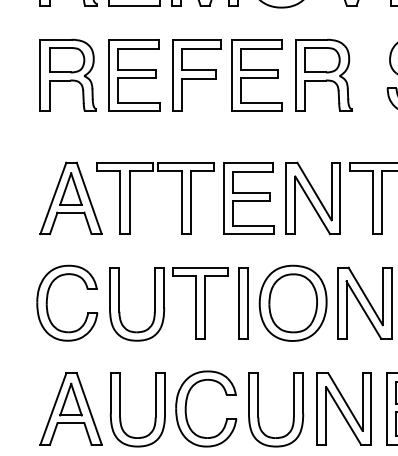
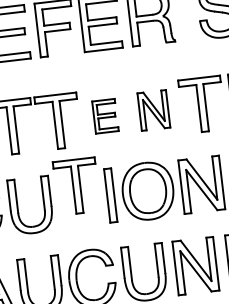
part: (312, 197) -> (153, 109), size x0.7
part: (248, 198) -> (105, 116), size x0.6
part: (200, 303) -> (76, 186), moved

